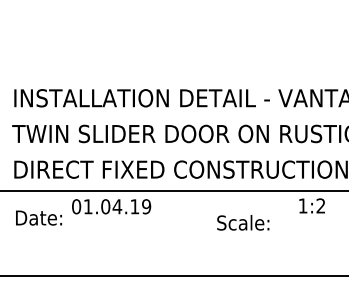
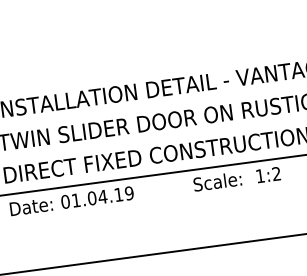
text: (311, 205) -> (267, 174), moved
text: (38, 217) -> (30, 206), moved
text: (243, 222) -> (217, 181), moved

